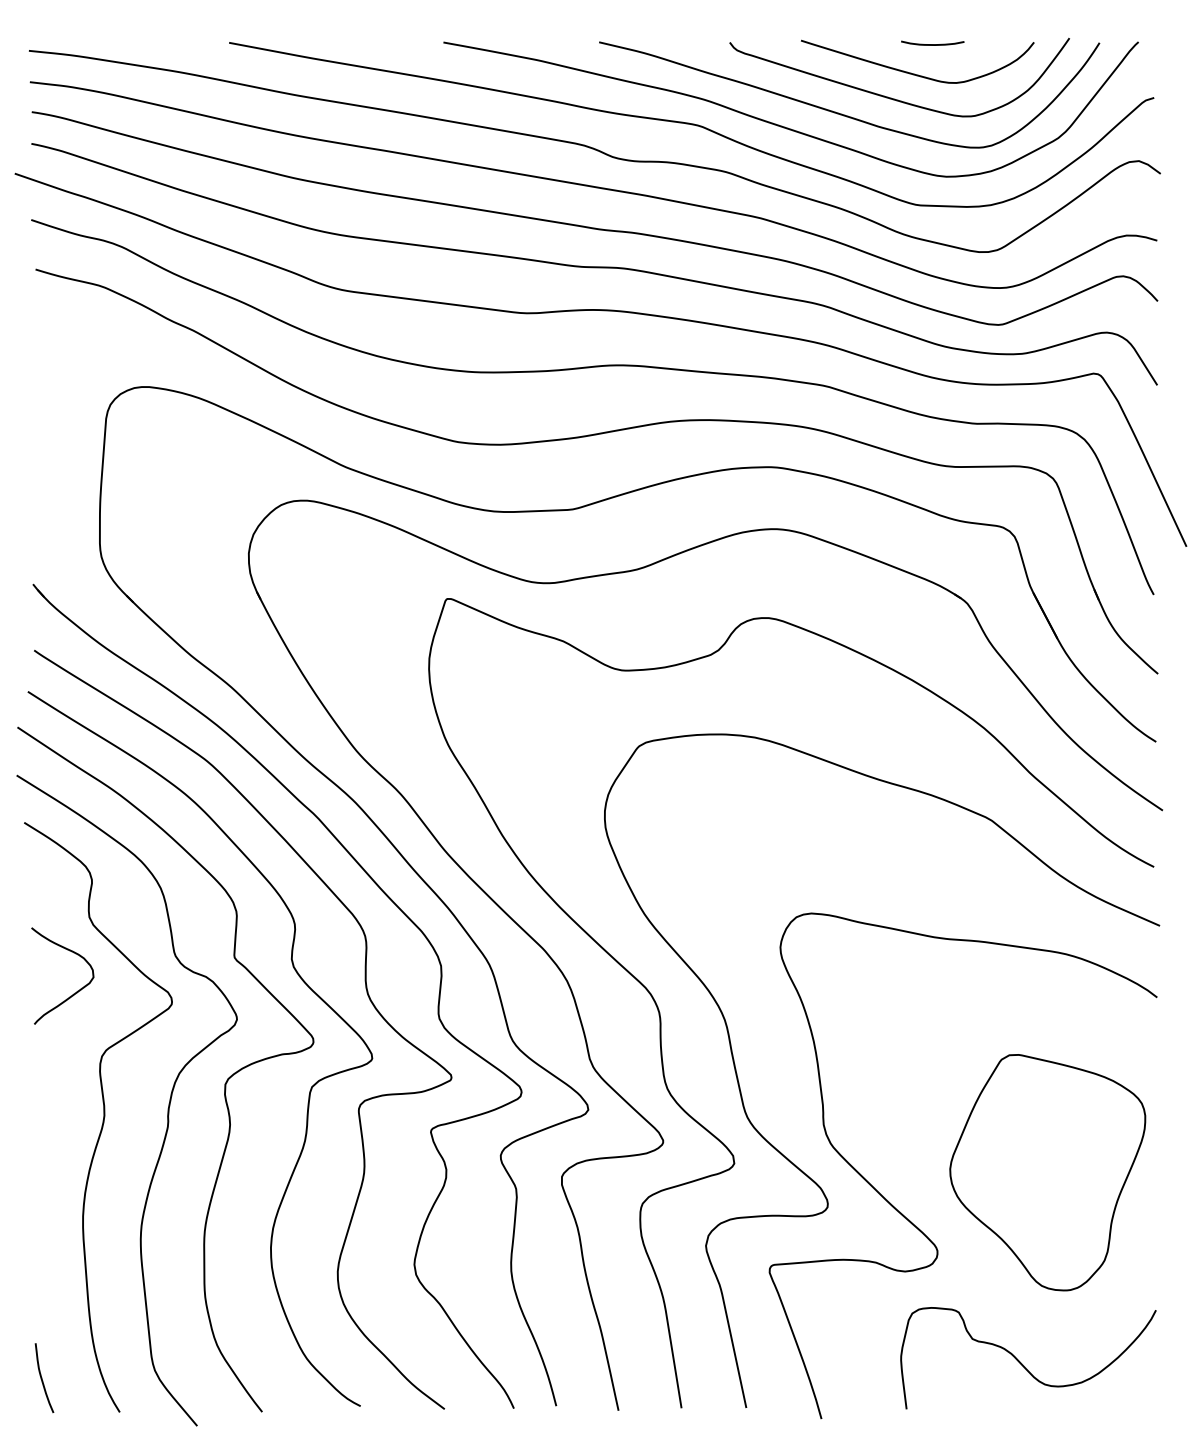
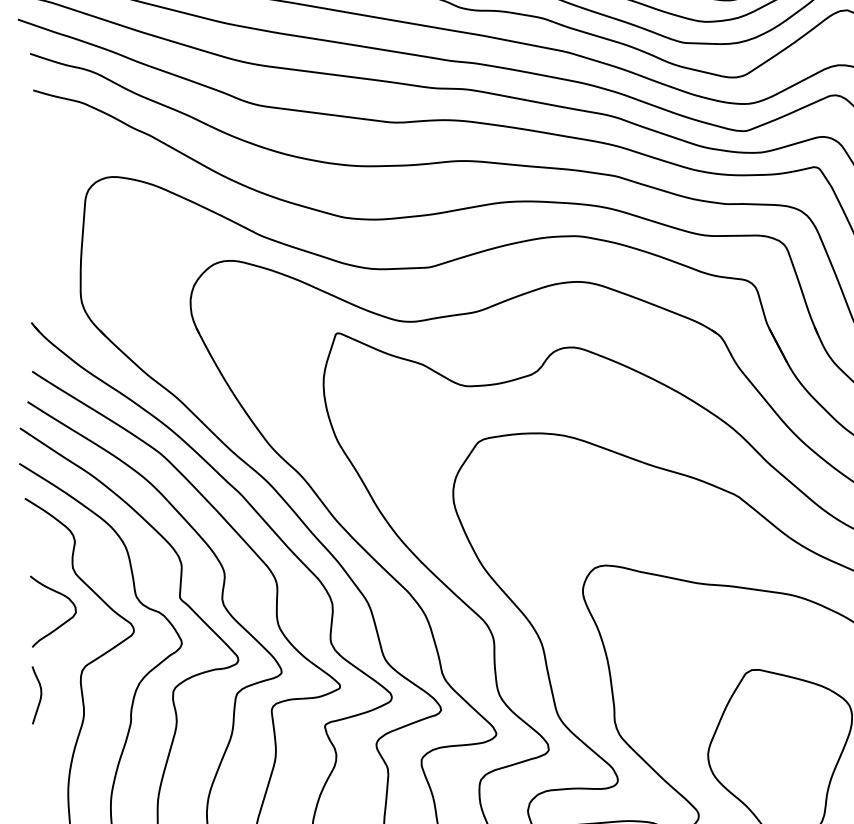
curve: (45, 1089) -> (40, 695), added

